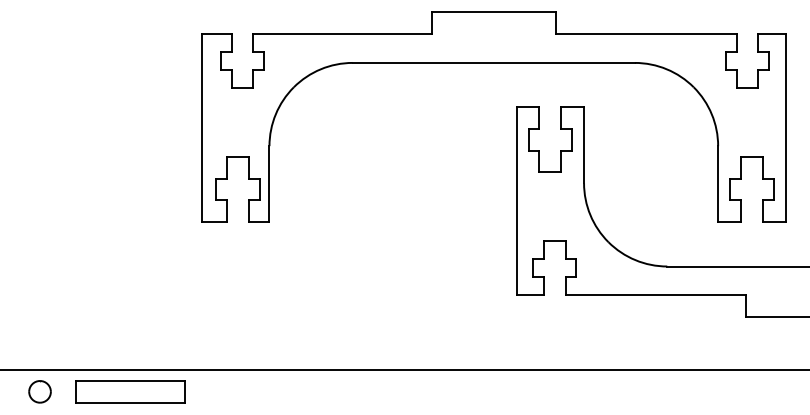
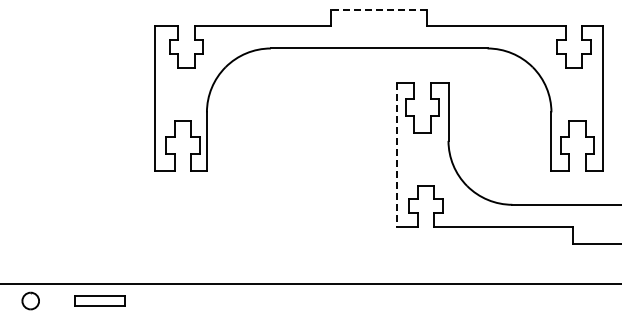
line: (494, 12) -> (379, 9), solid -> dashed
line: (516, 202) -> (396, 155), solid -> dashed
part: (130, 391) -> (100, 300), size x0.6

